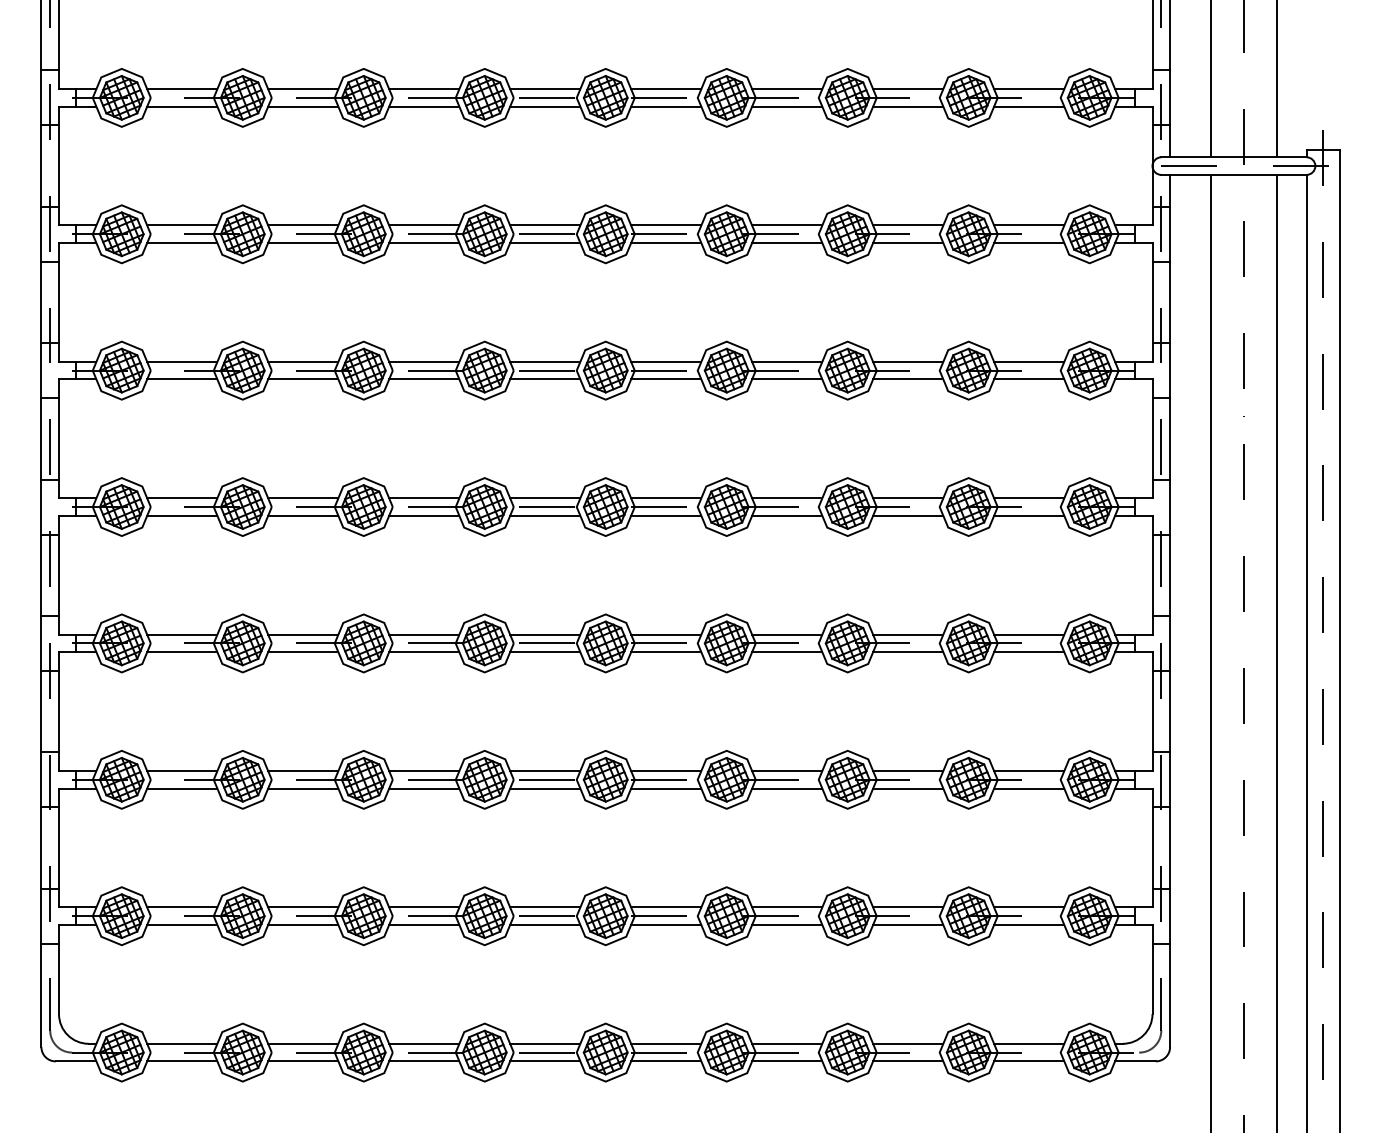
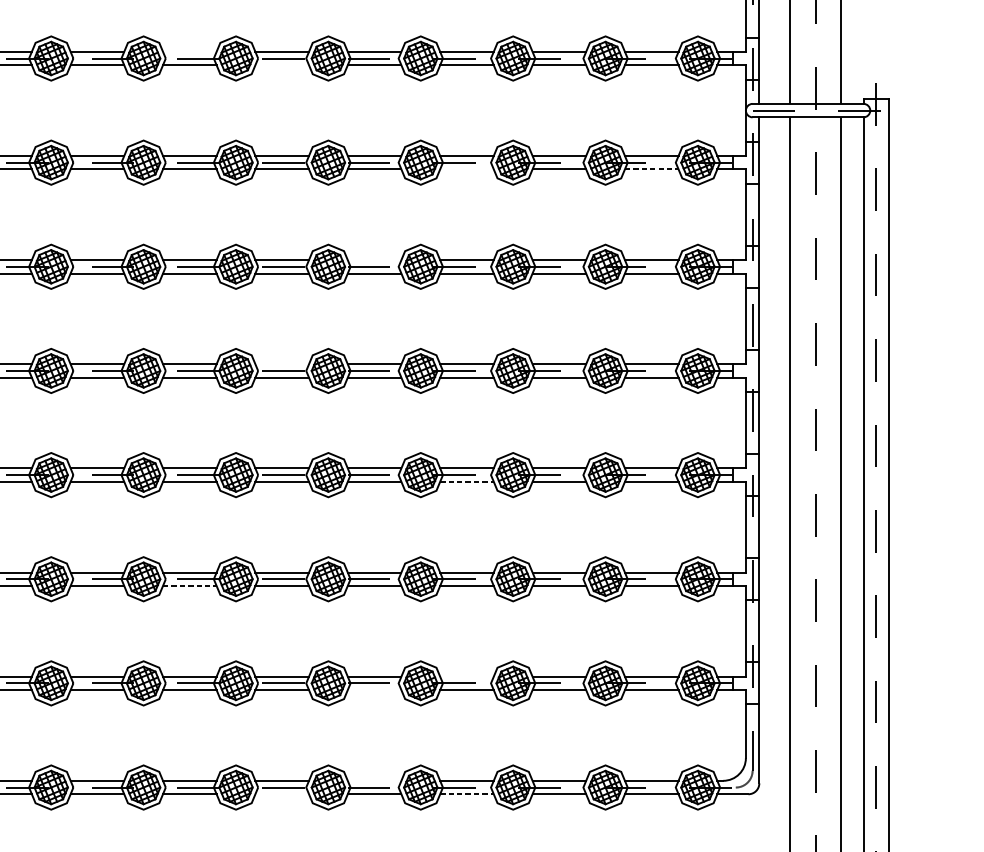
line: (424, 89) -> (190, 52), removed
line: (545, 106) -> (282, 65), removed
line: (787, 243) -> (467, 169), removed
line: (1029, 243) -> (651, 169), solid -> dashed
line: (666, 361) -> (374, 259), removed
line: (545, 498) -> (282, 364), removed
line: (787, 652) -> (467, 482), solid -> dashed
line: (424, 788) -> (190, 585), solid -> dashed
line: (787, 907) -> (467, 676), removed
line: (666, 925) -> (374, 690), removed
line: (666, 1043) -> (374, 780), removed
line: (545, 1061) -> (282, 794), removed
line: (787, 1061) -> (467, 794), solid -> dashed

